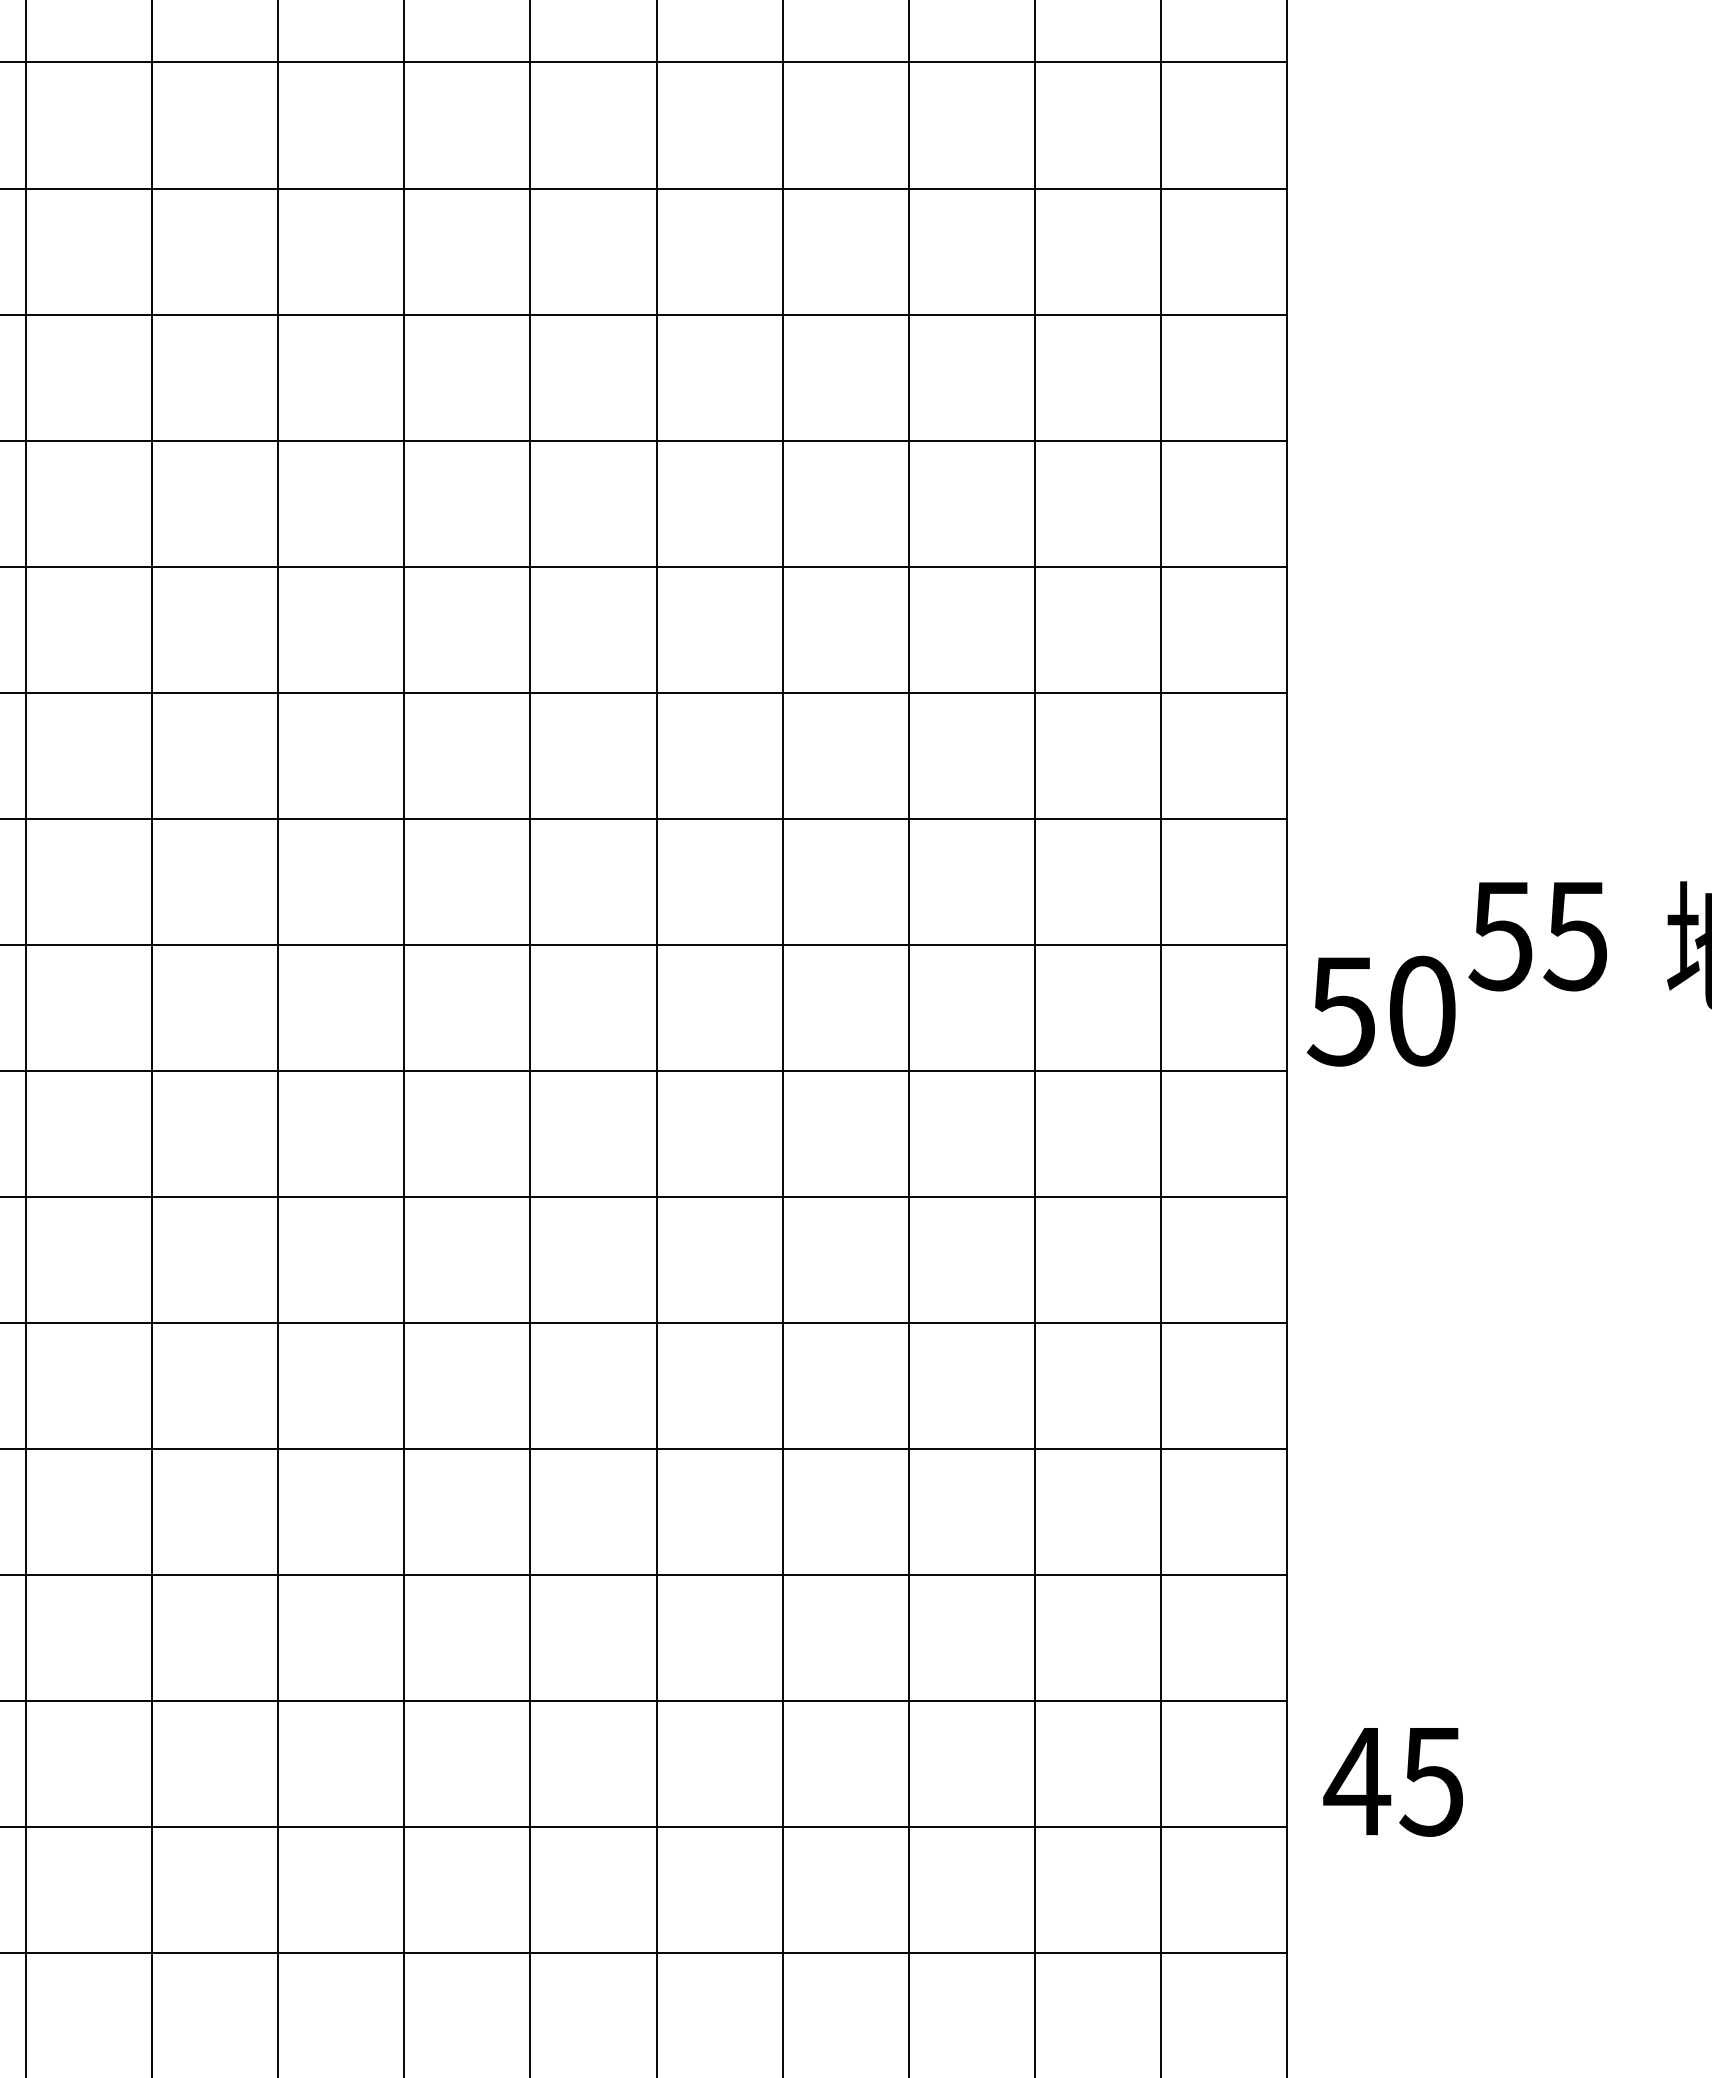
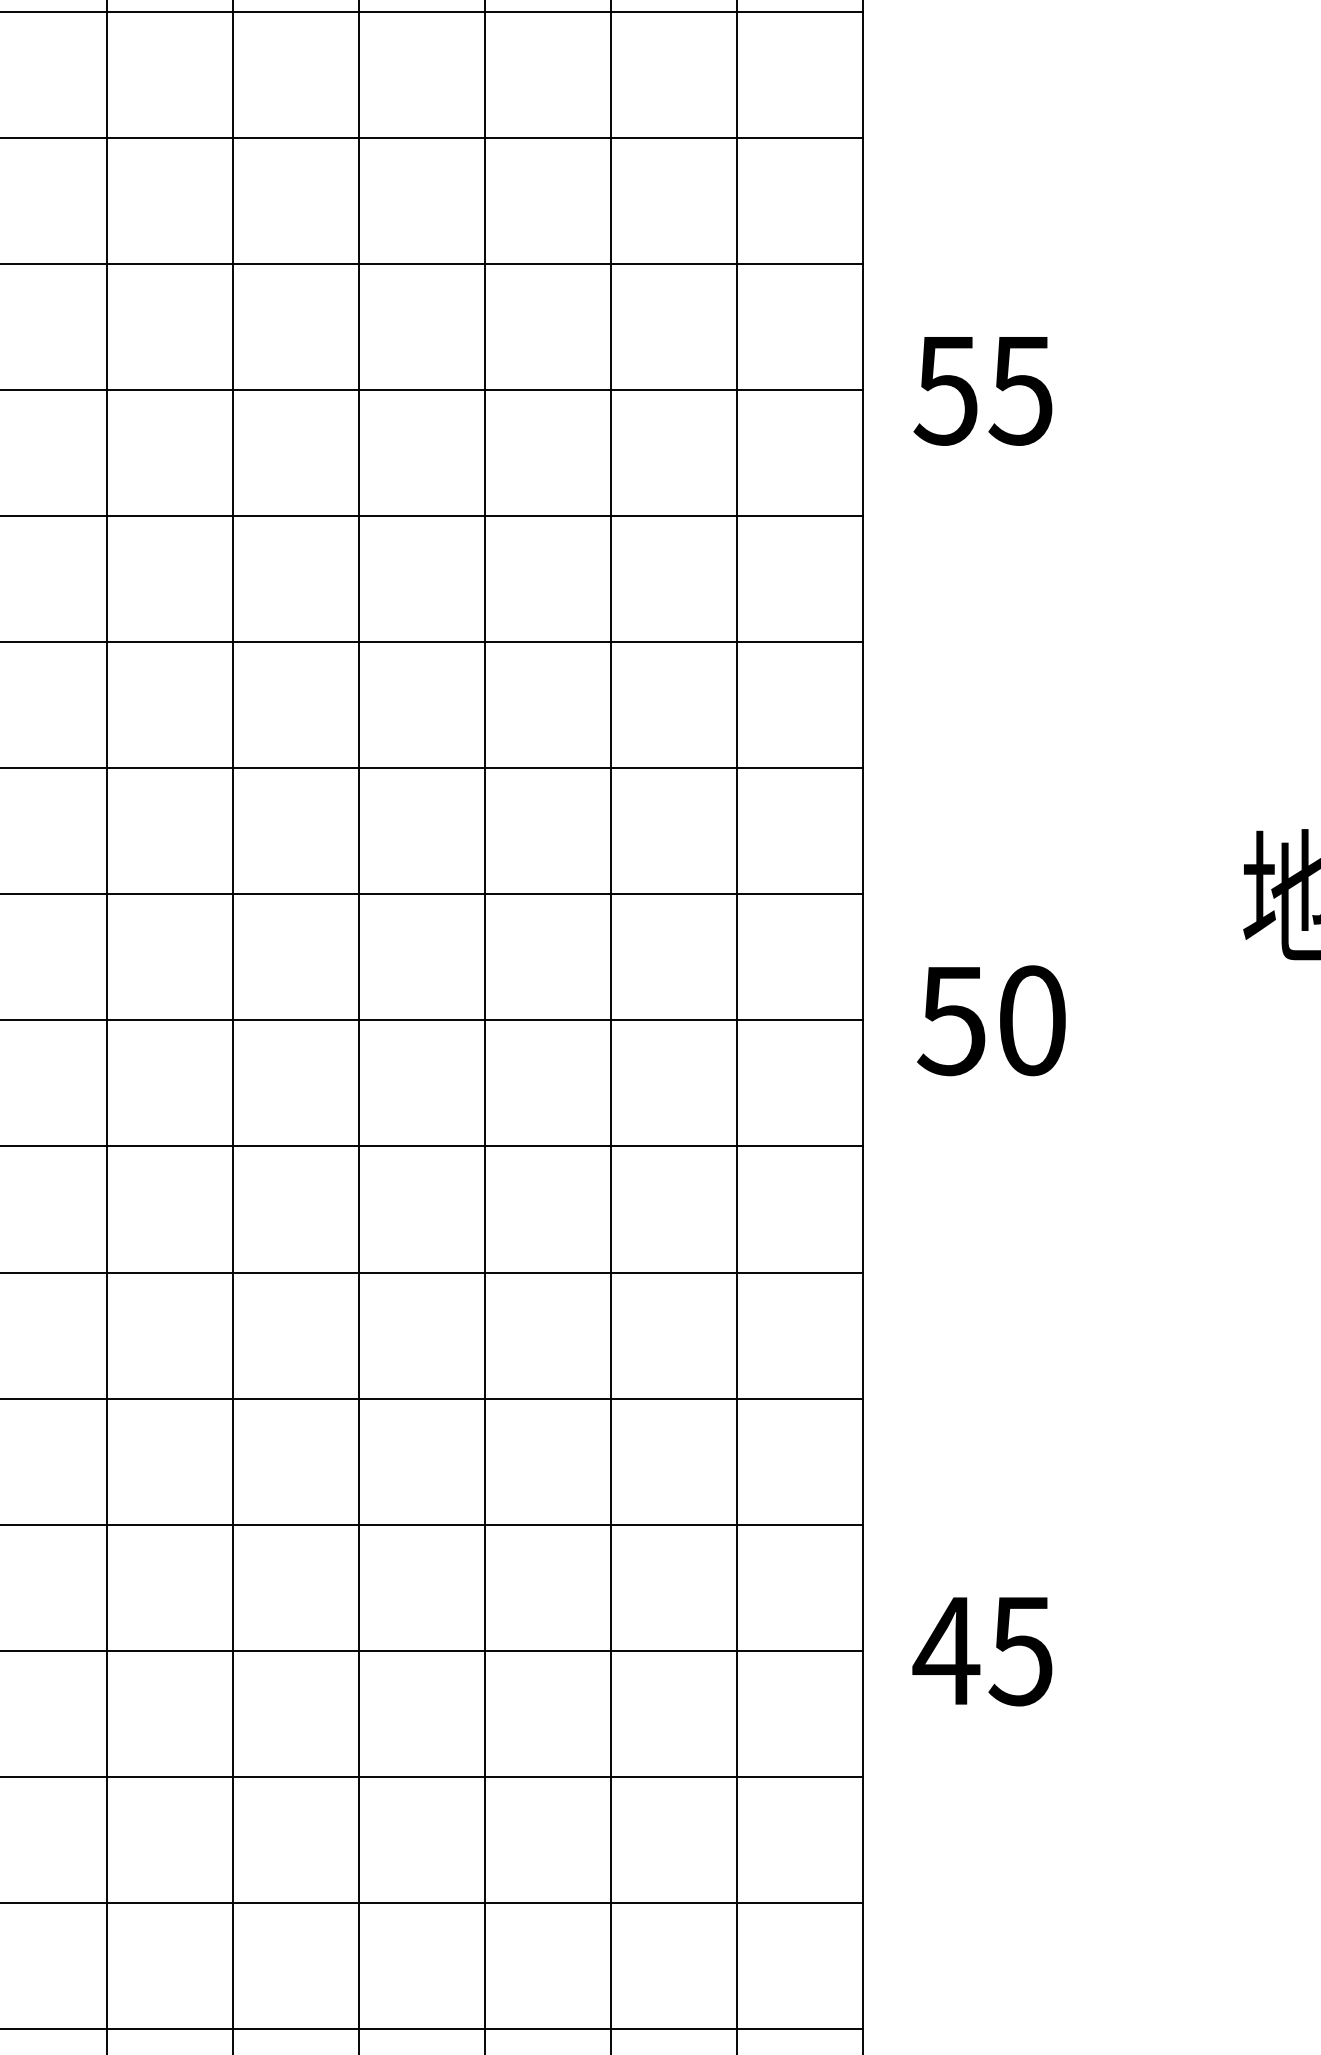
text: (1537, 936) -> (982, 391), moved
text: (1380, 1010) -> (990, 1020), moved
text: (1392, 1782) -> (981, 1652), moved

